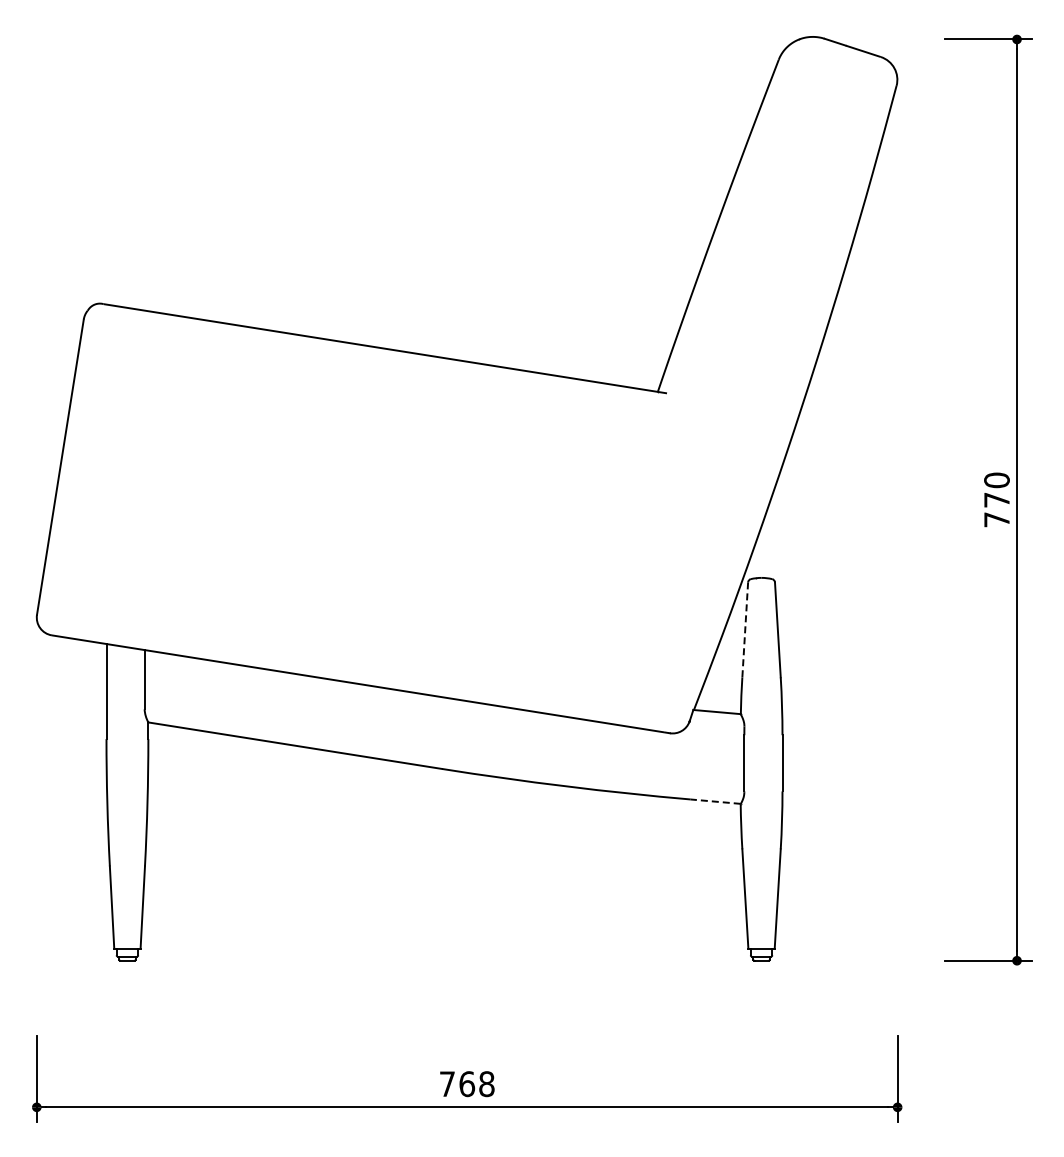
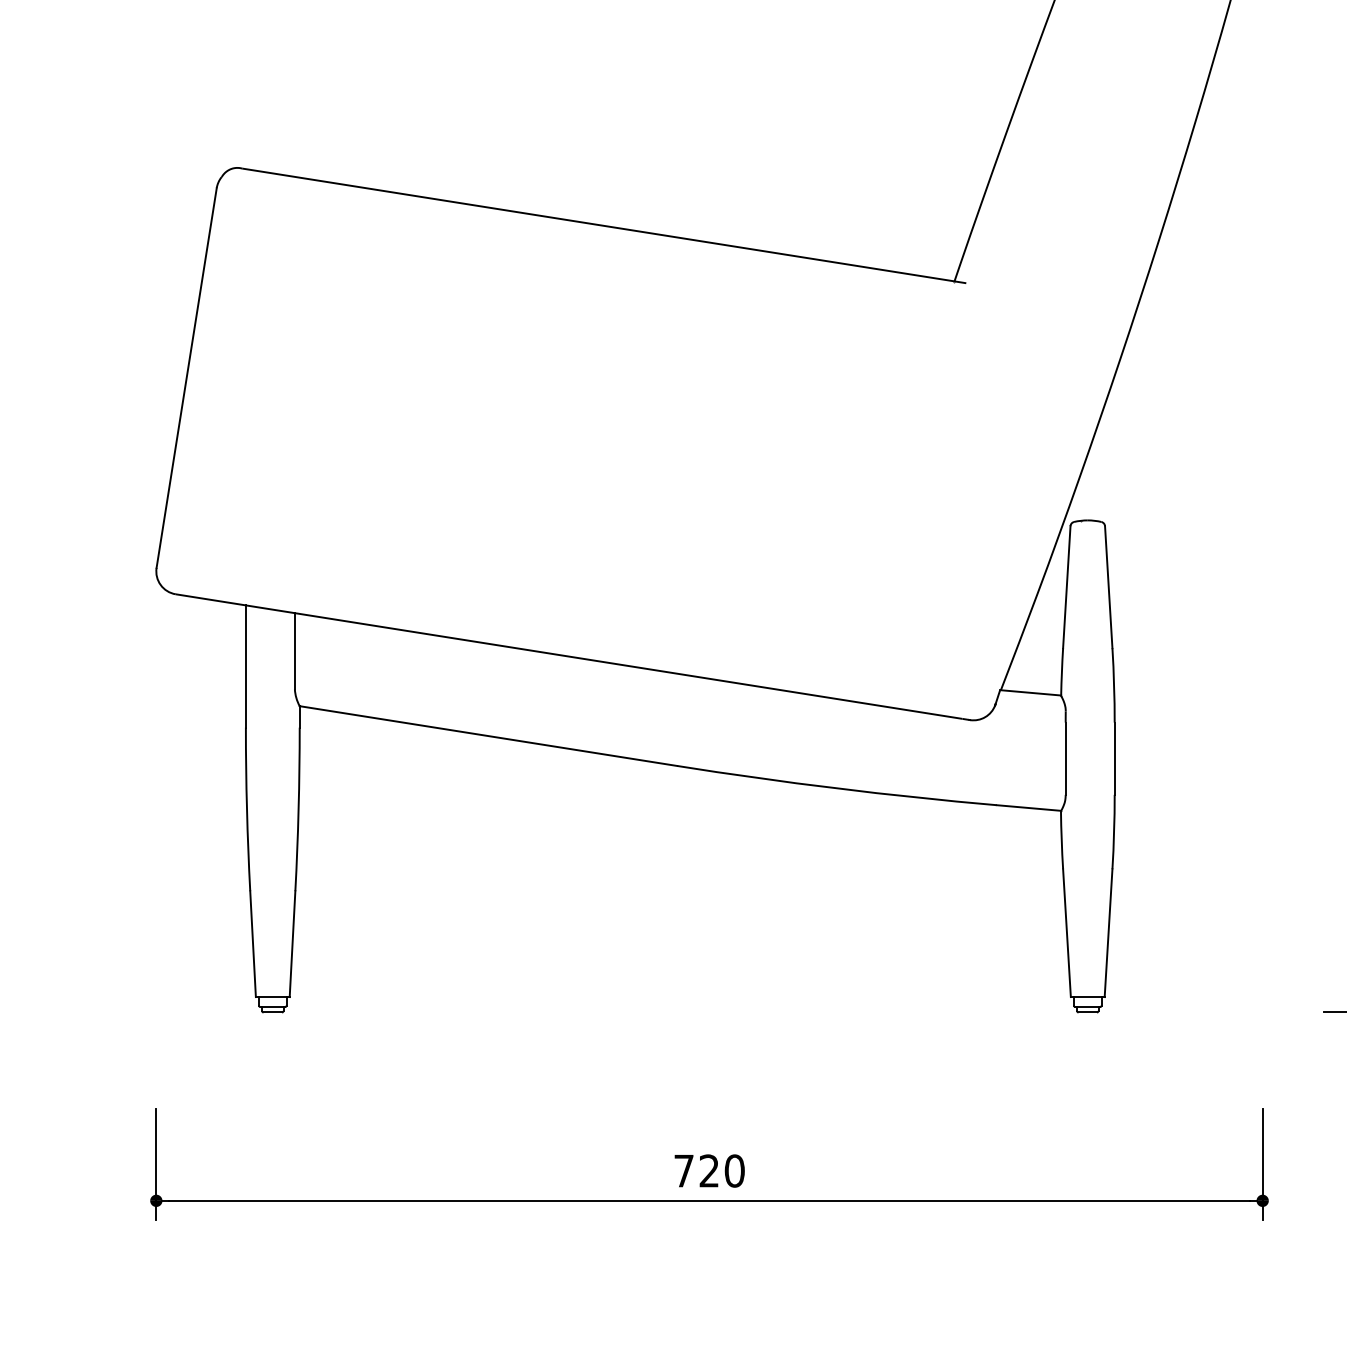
line: (745, 629) -> (1067, 586), dashed -> solid
line: (715, 801) -> (1028, 807), dashed -> solid
text: (476, 1084) -> (721, 1171), 768 -> 720

